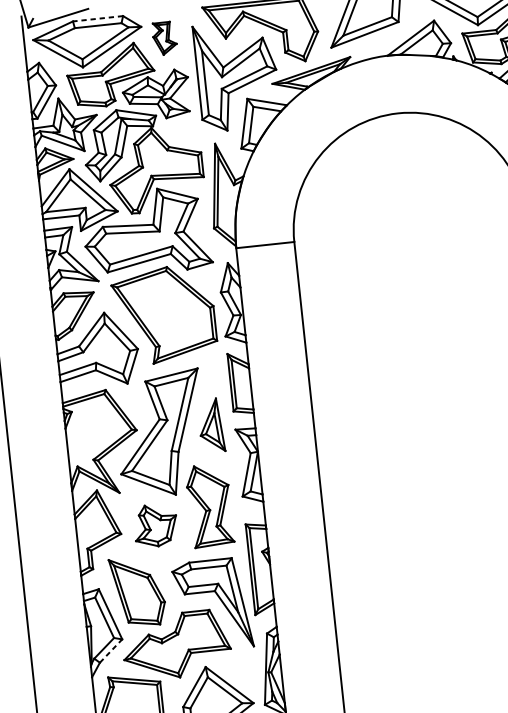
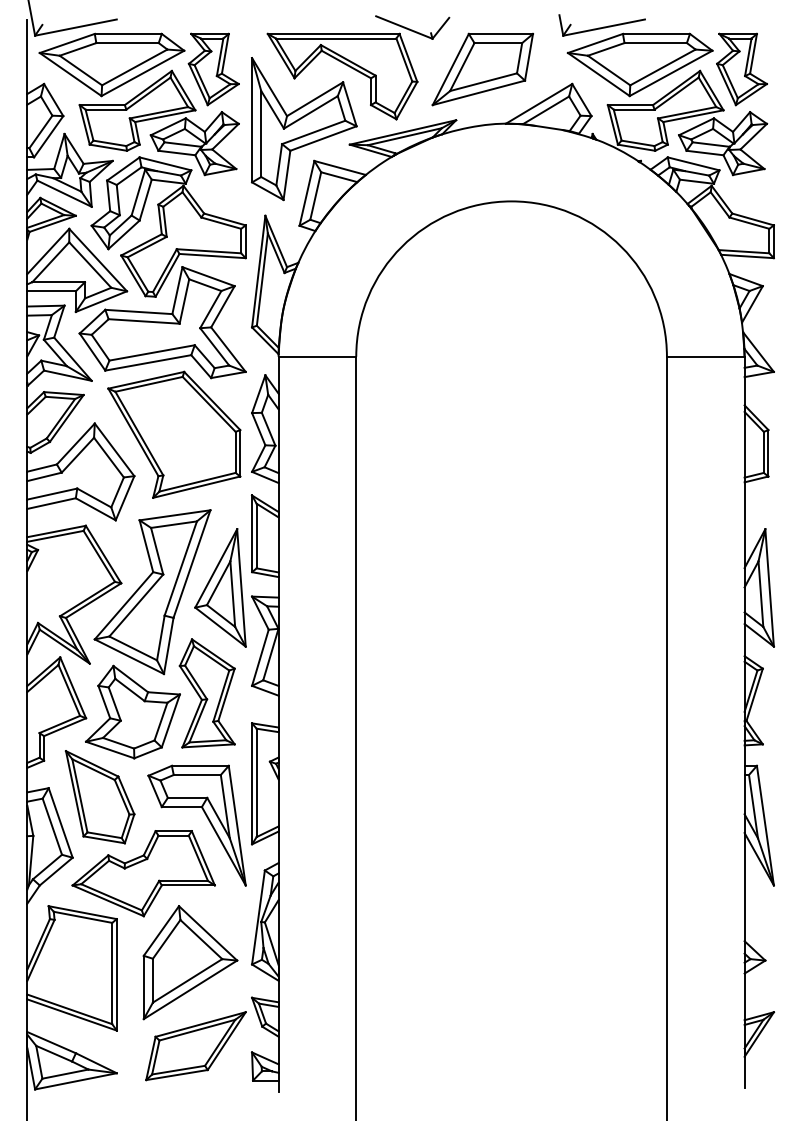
line: (97, 18) -> (127, 33), dashed -> solid
part: (164, 38) -> (213, 69), size x1.67
part: (211, 425) -> (220, 587), size x1.67
part: (155, 525) -> (132, 711), size x1.67
line: (111, 650) -> (56, 871), dashed -> solid

